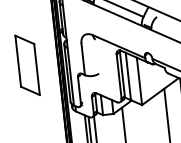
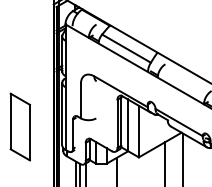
part: (26, 64) -> (19, 126), moved

